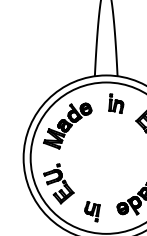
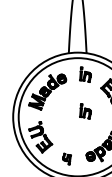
part: (116, 150) -> (85, 111), added
part: (92, 211) -> (66, 158), size x0.7

